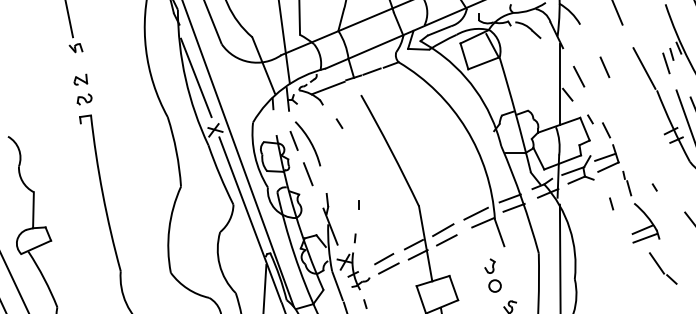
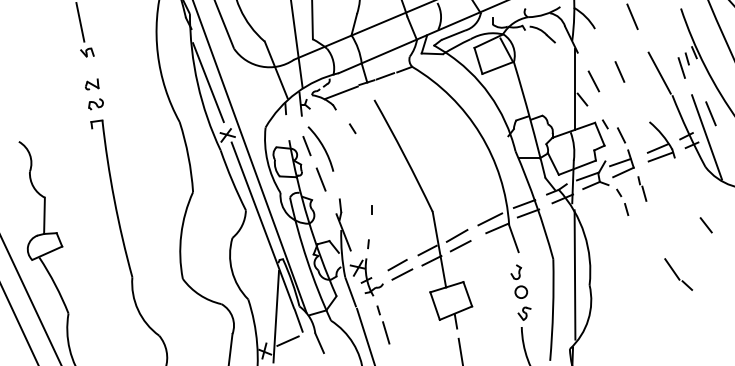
line: (655, 187) -> (619, 192), moved
part: (645, 222) -> (660, 141), moved
part: (493, 275) -> (519, 281), moved

